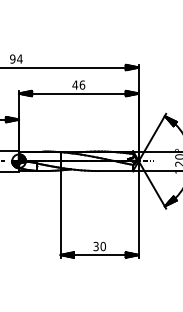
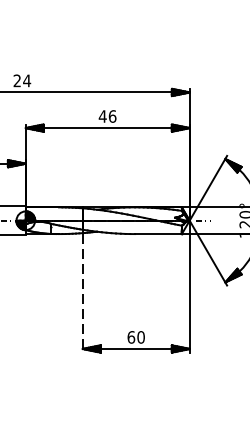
text: (12, 58) -> (16, 80), 94 -> 24
line: (60, 214) -> (82, 293), solid -> dashed
text: (95, 246) -> (130, 337), 30 -> 60

